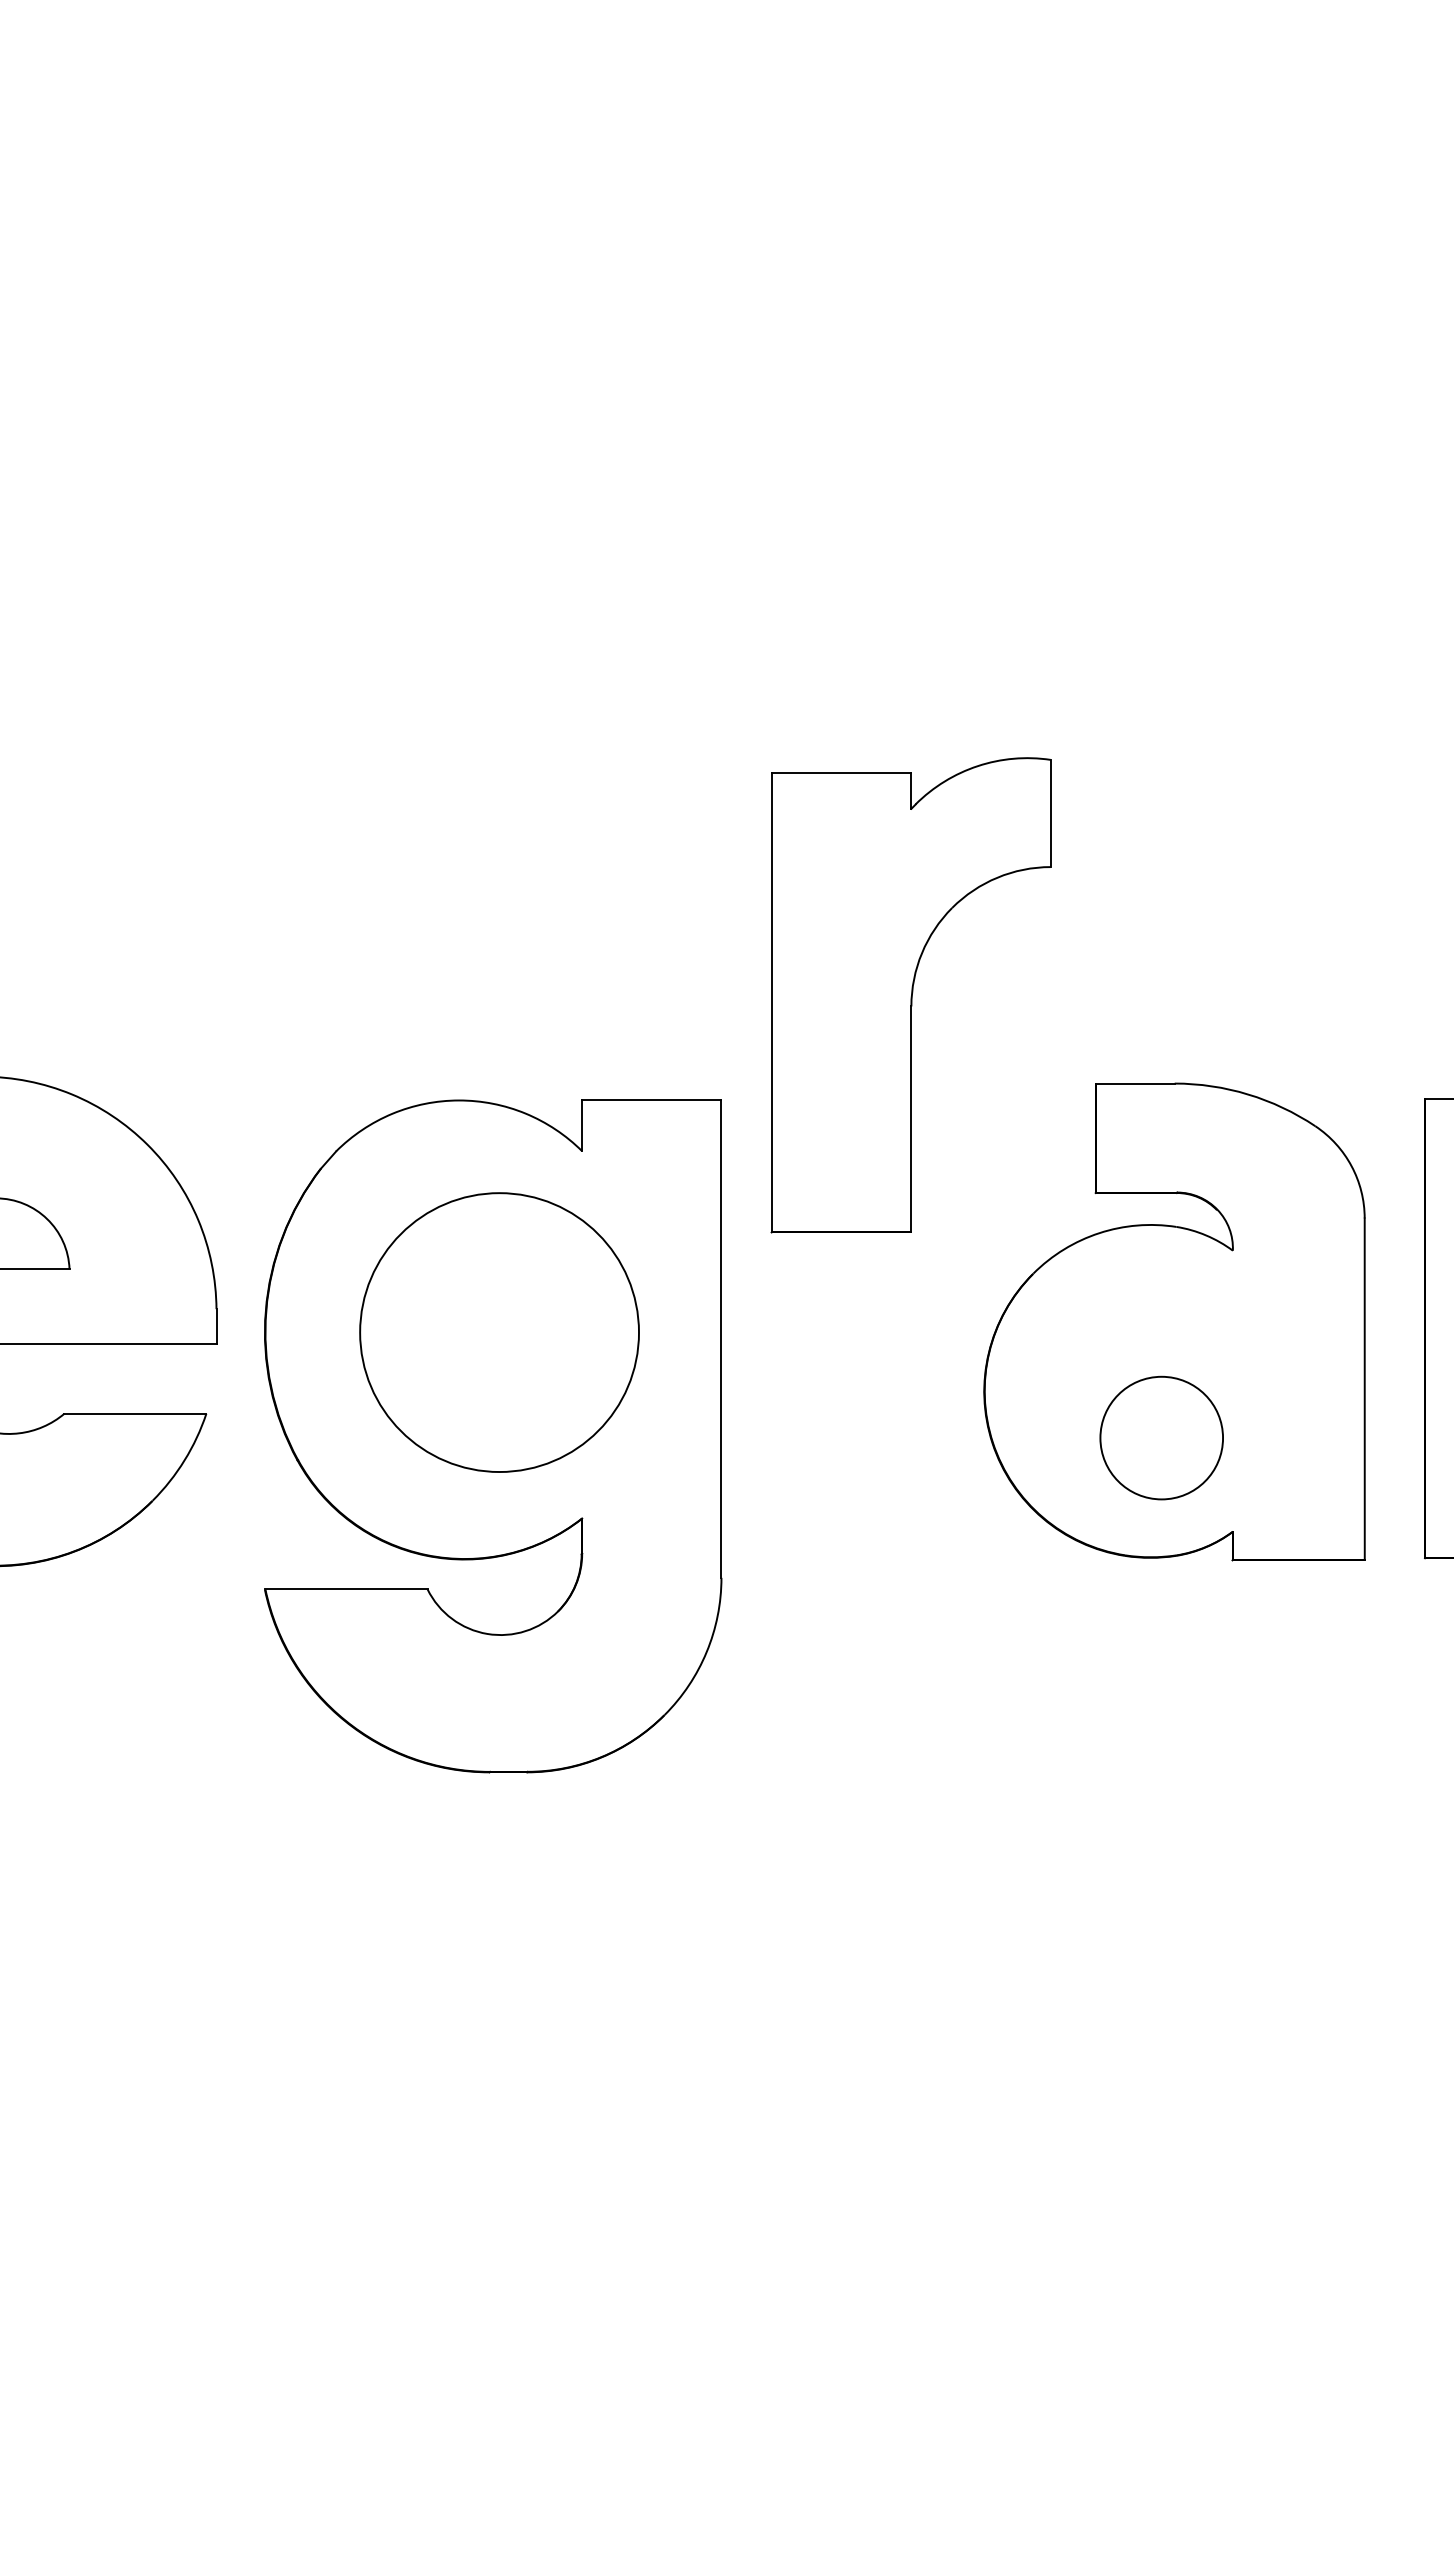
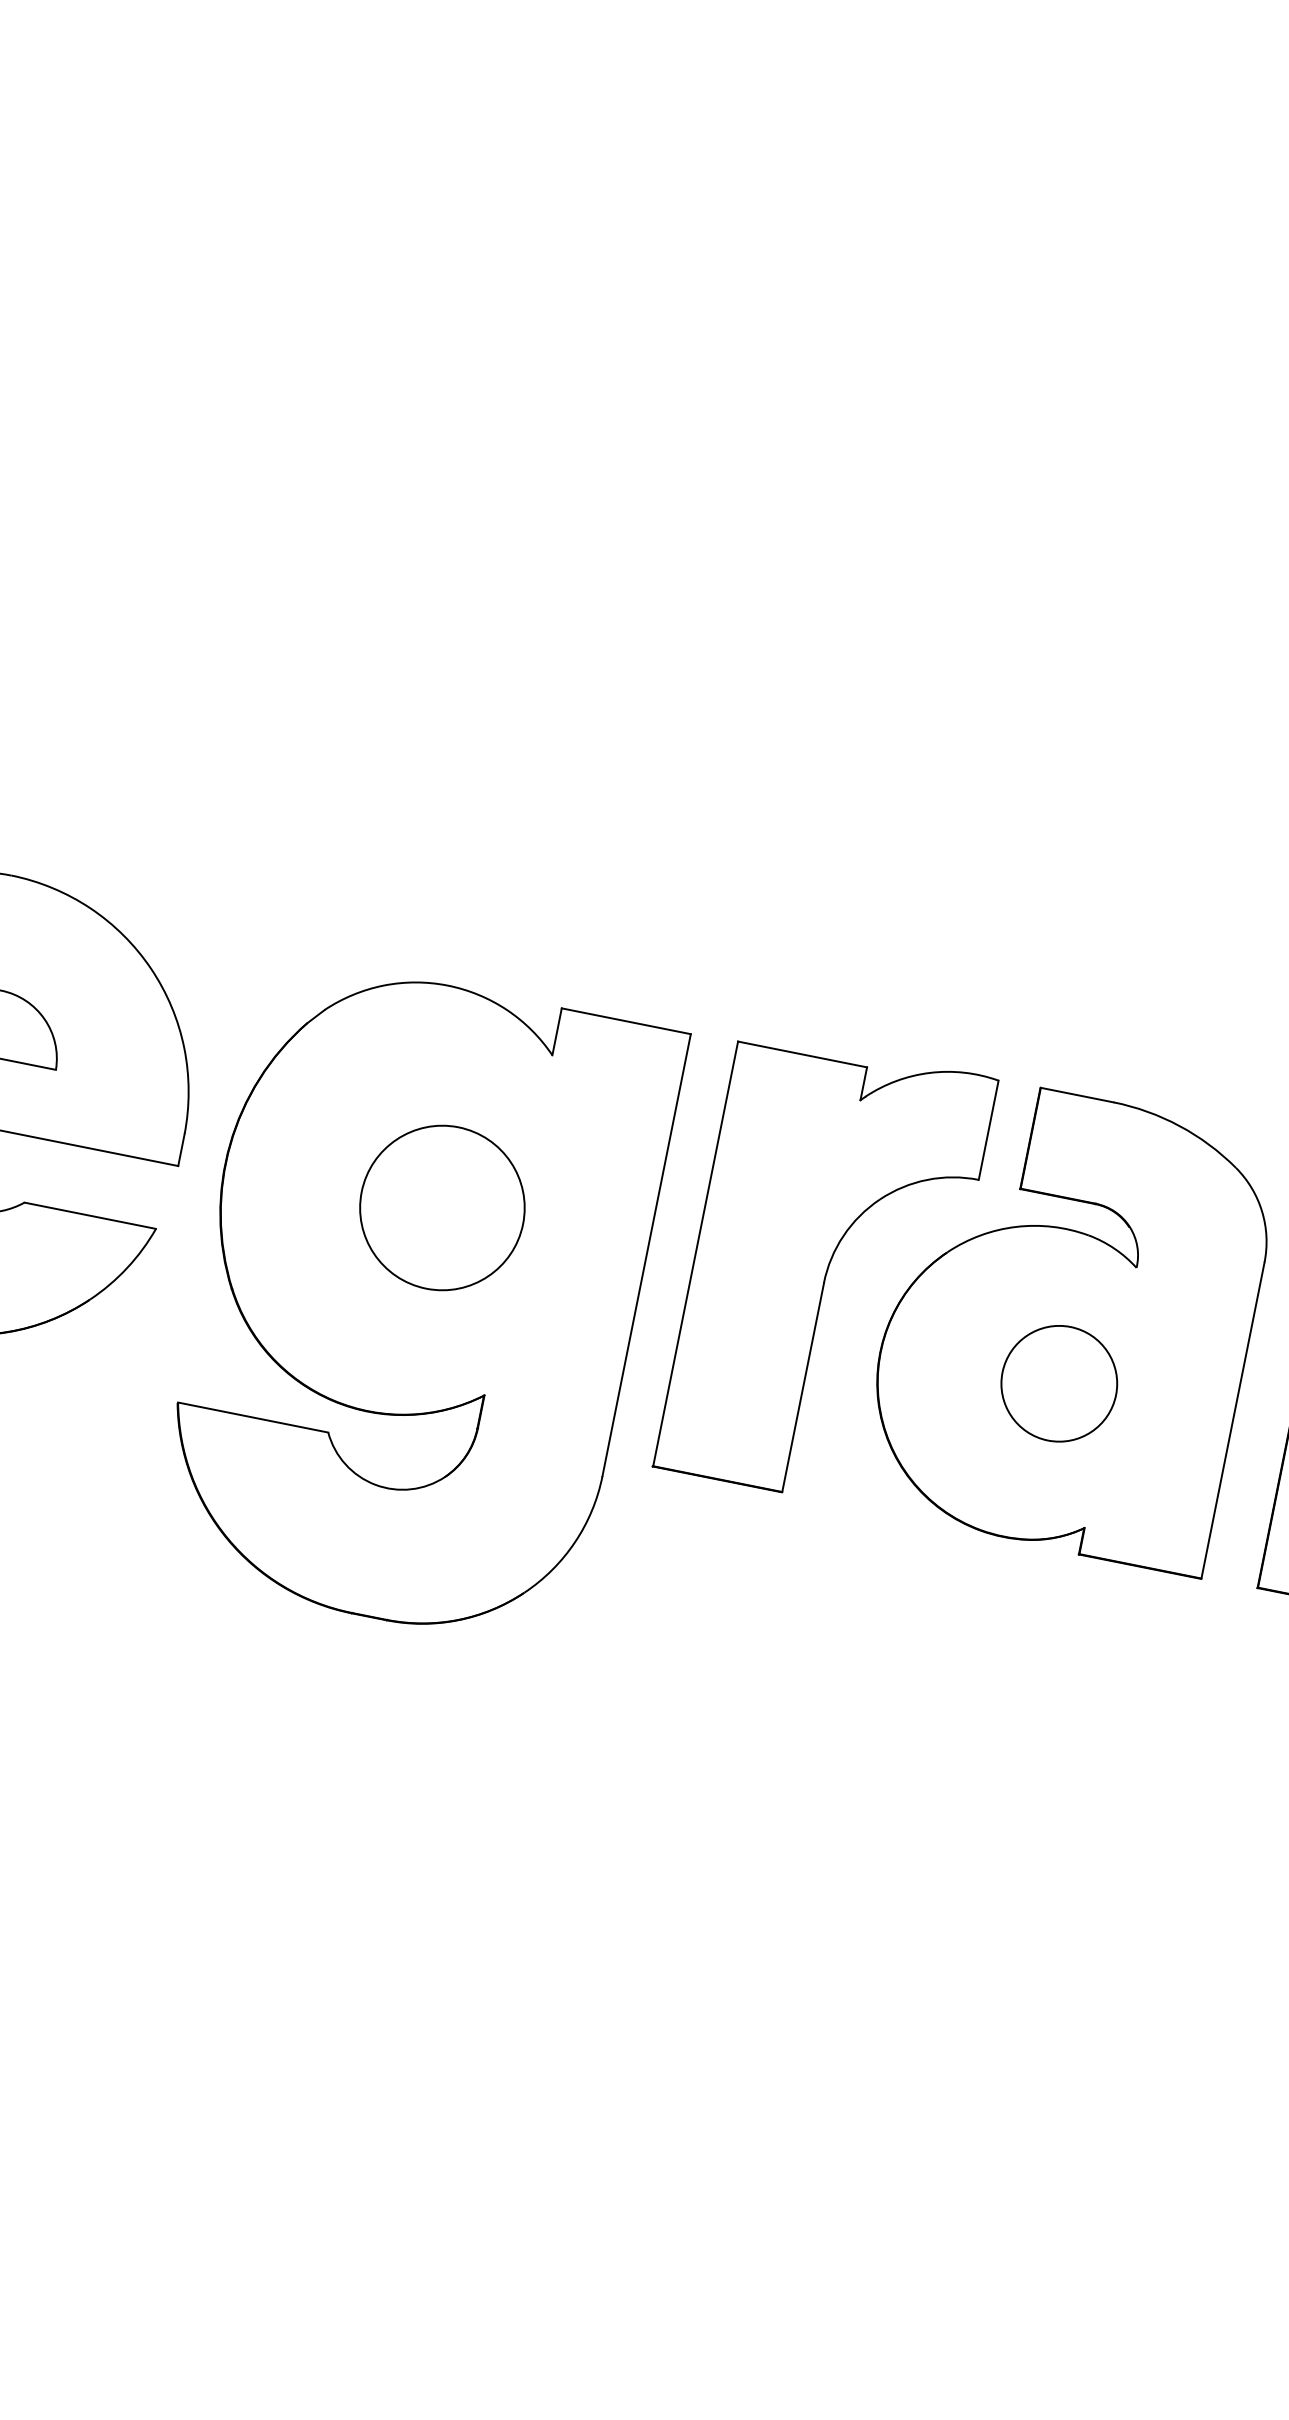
part: (910, 995) -> (825, 1272), moved
circle: (499, 1332) -> (442, 1207), size x0.62
circle: (1161, 1437) -> (1059, 1383), moved

